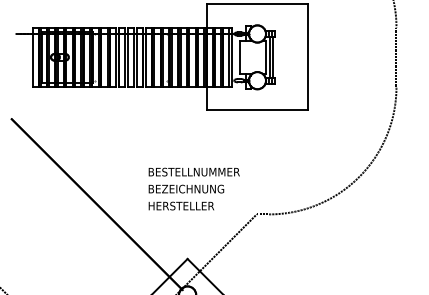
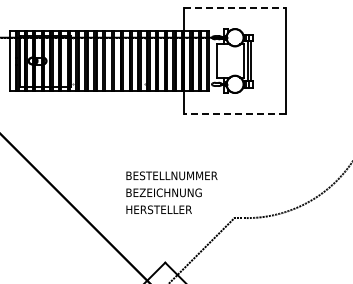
line: (257, 4) -> (235, 8), solid -> dashed
line: (257, 110) -> (235, 114), solid -> dashed

